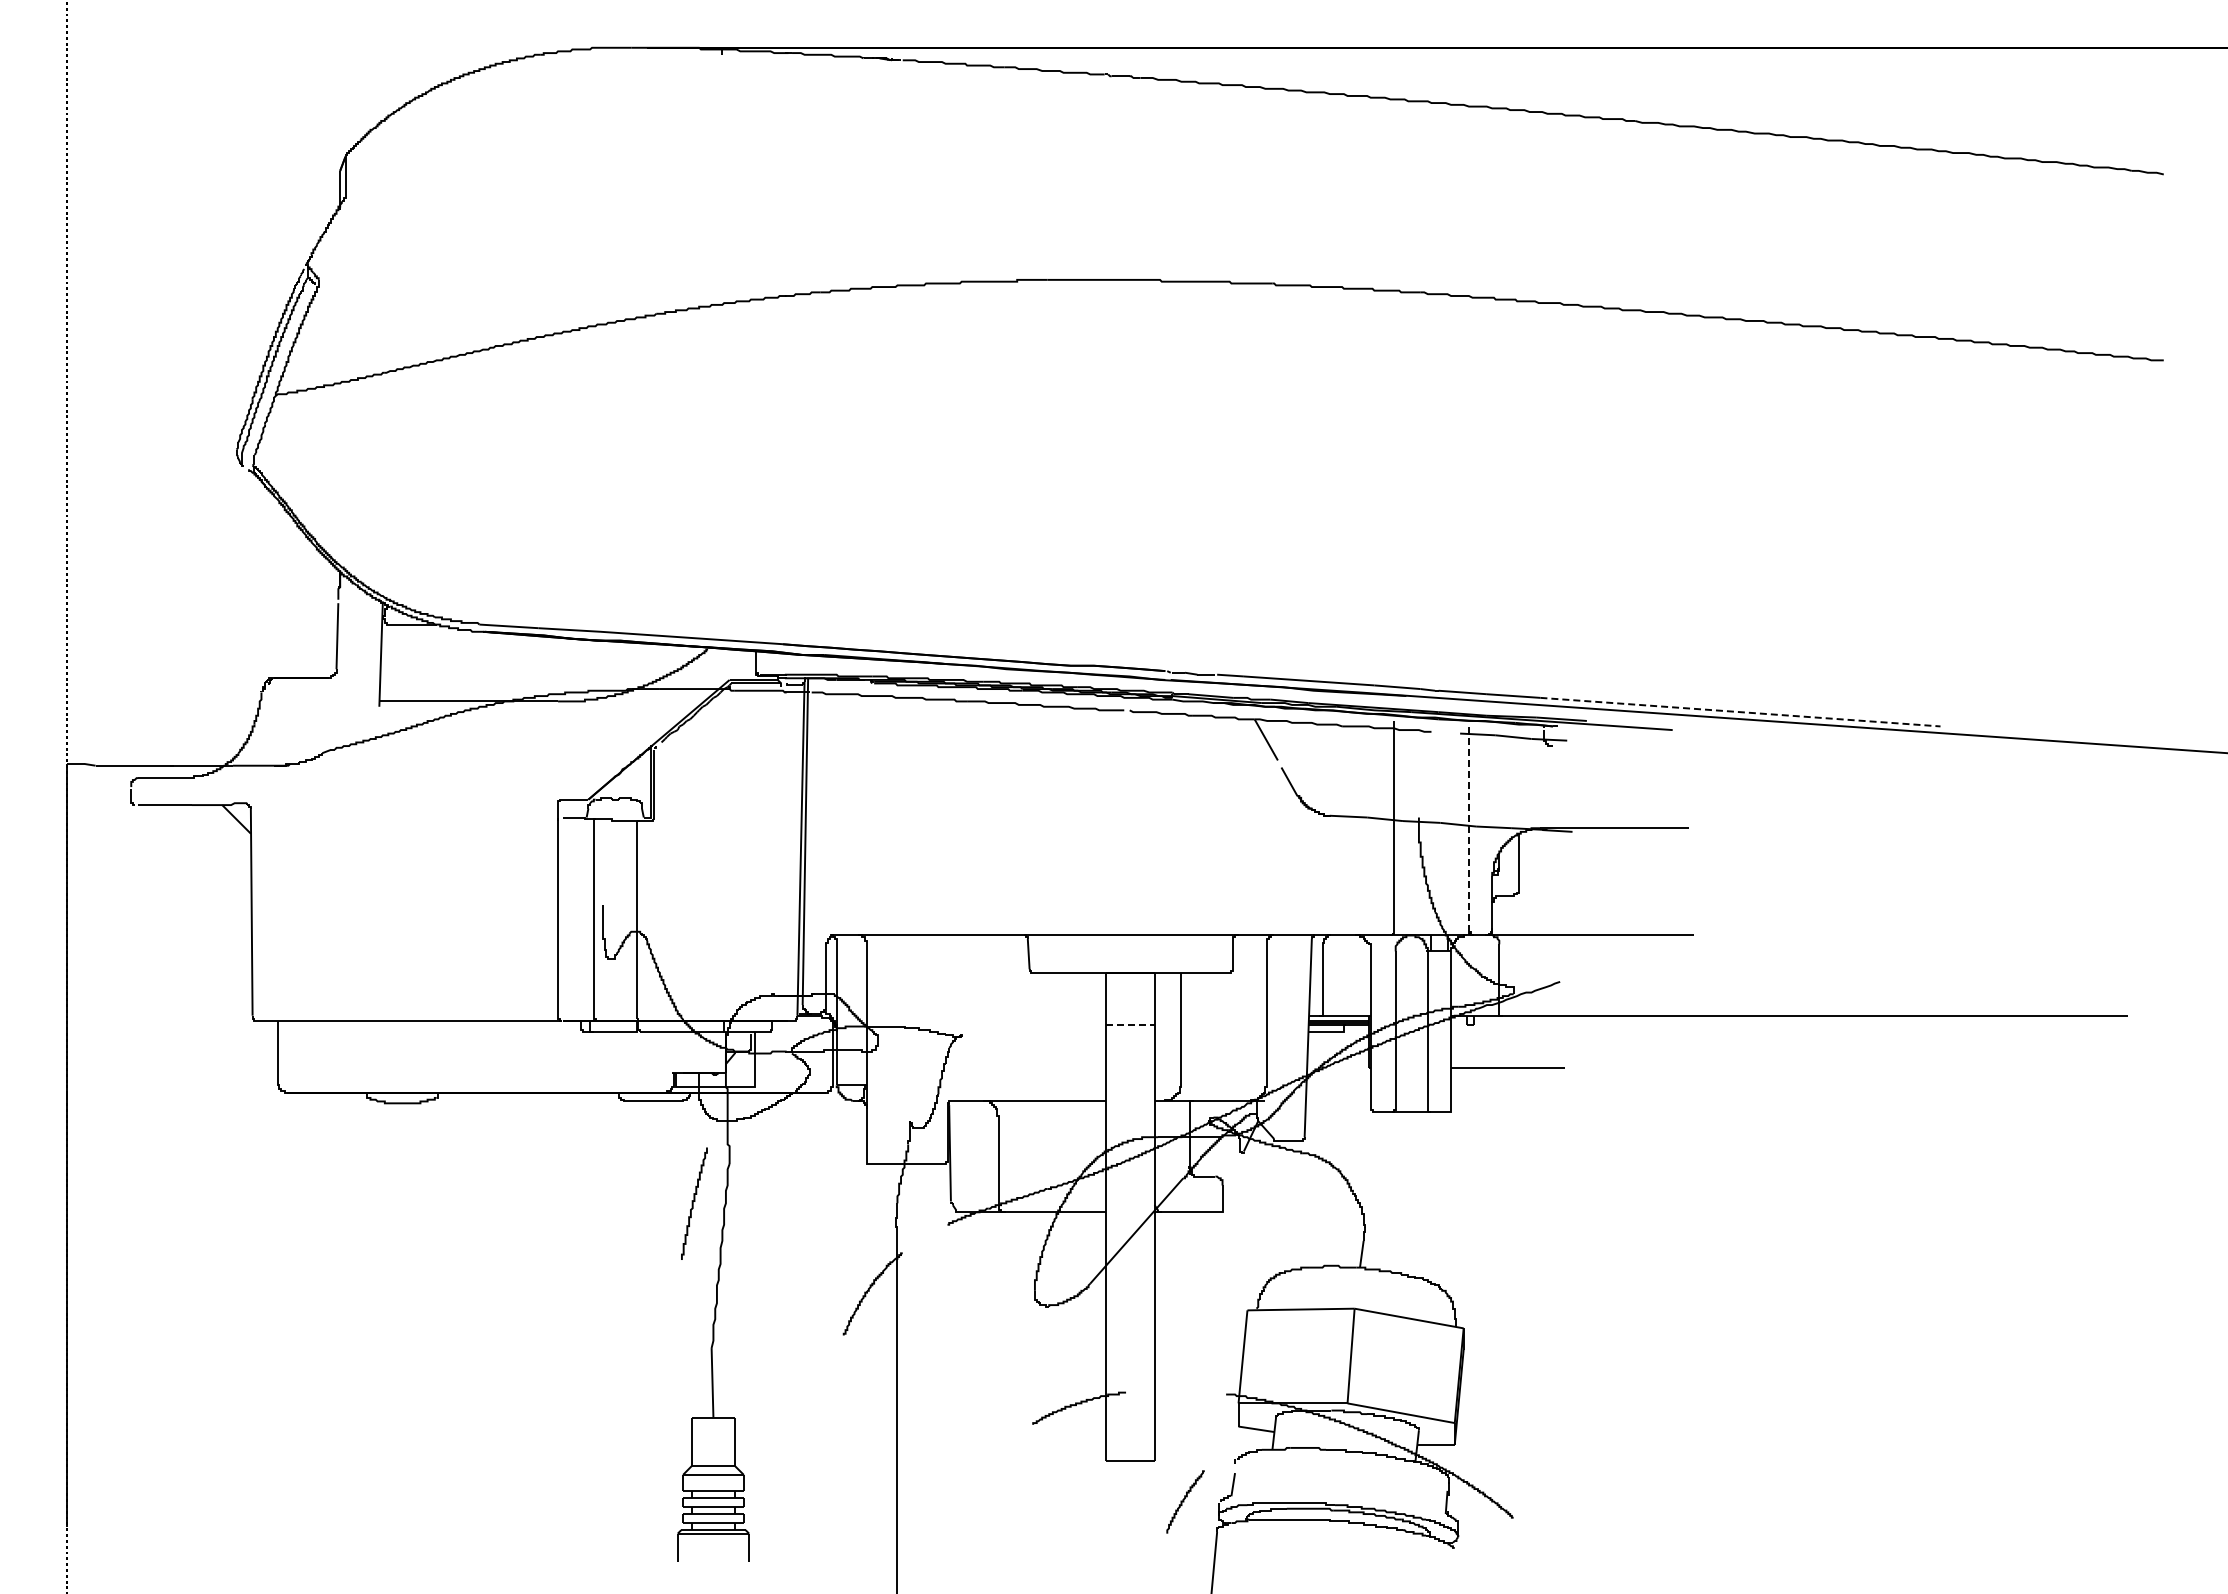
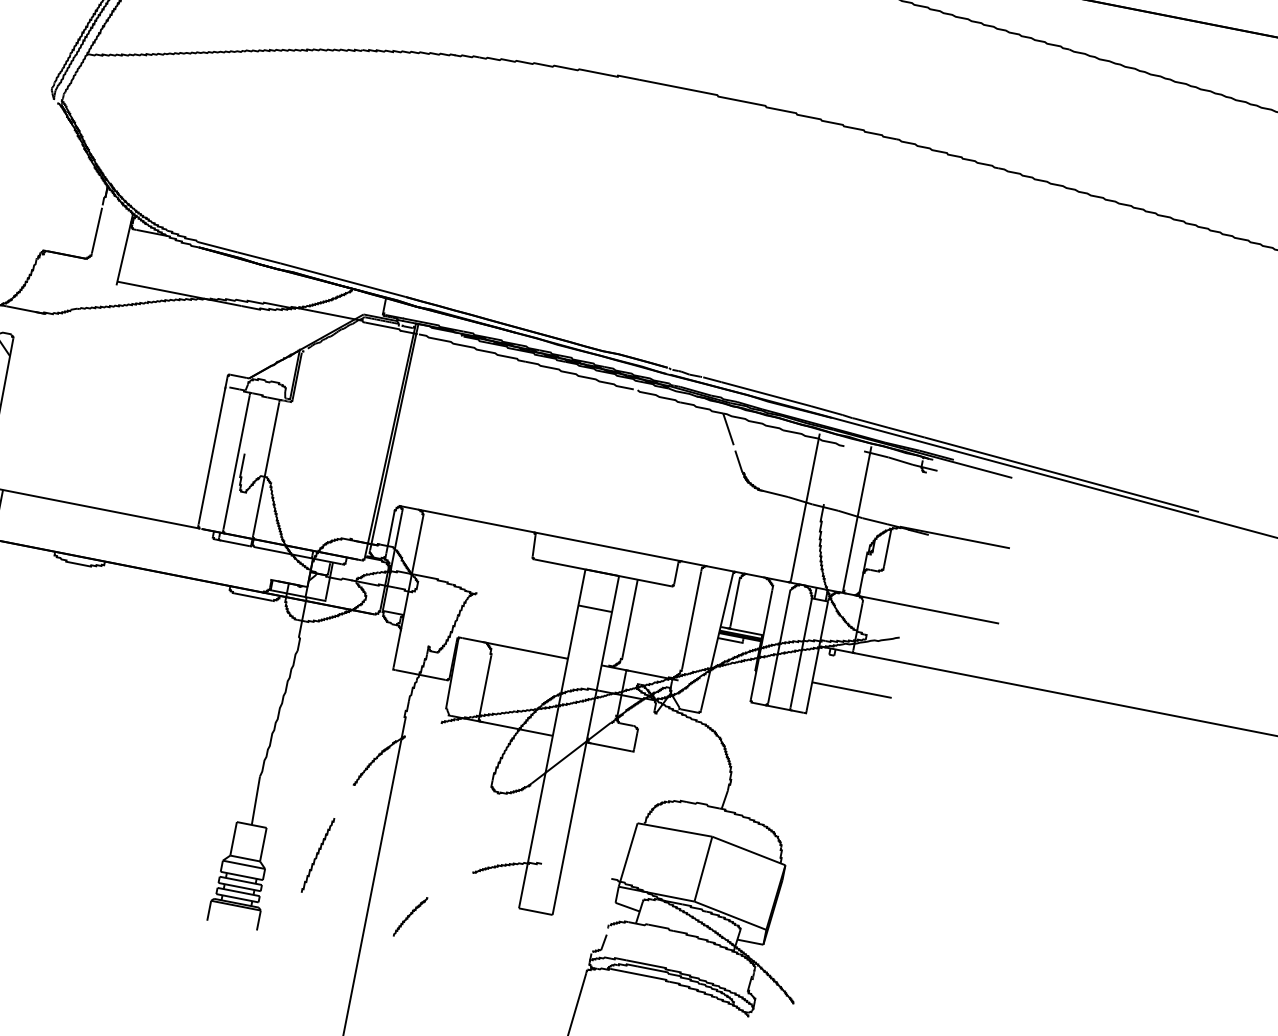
line: (1740, 712) -> (1061, 474), dashed -> solid
line: (1469, 828) -> (857, 518), dashed -> solid
line: (1130, 1024) -> (595, 608), dashed -> solid
curve: (693, 1203) -> (317, 855), moved
curve: (1184, 1501) -> (410, 916), moved

